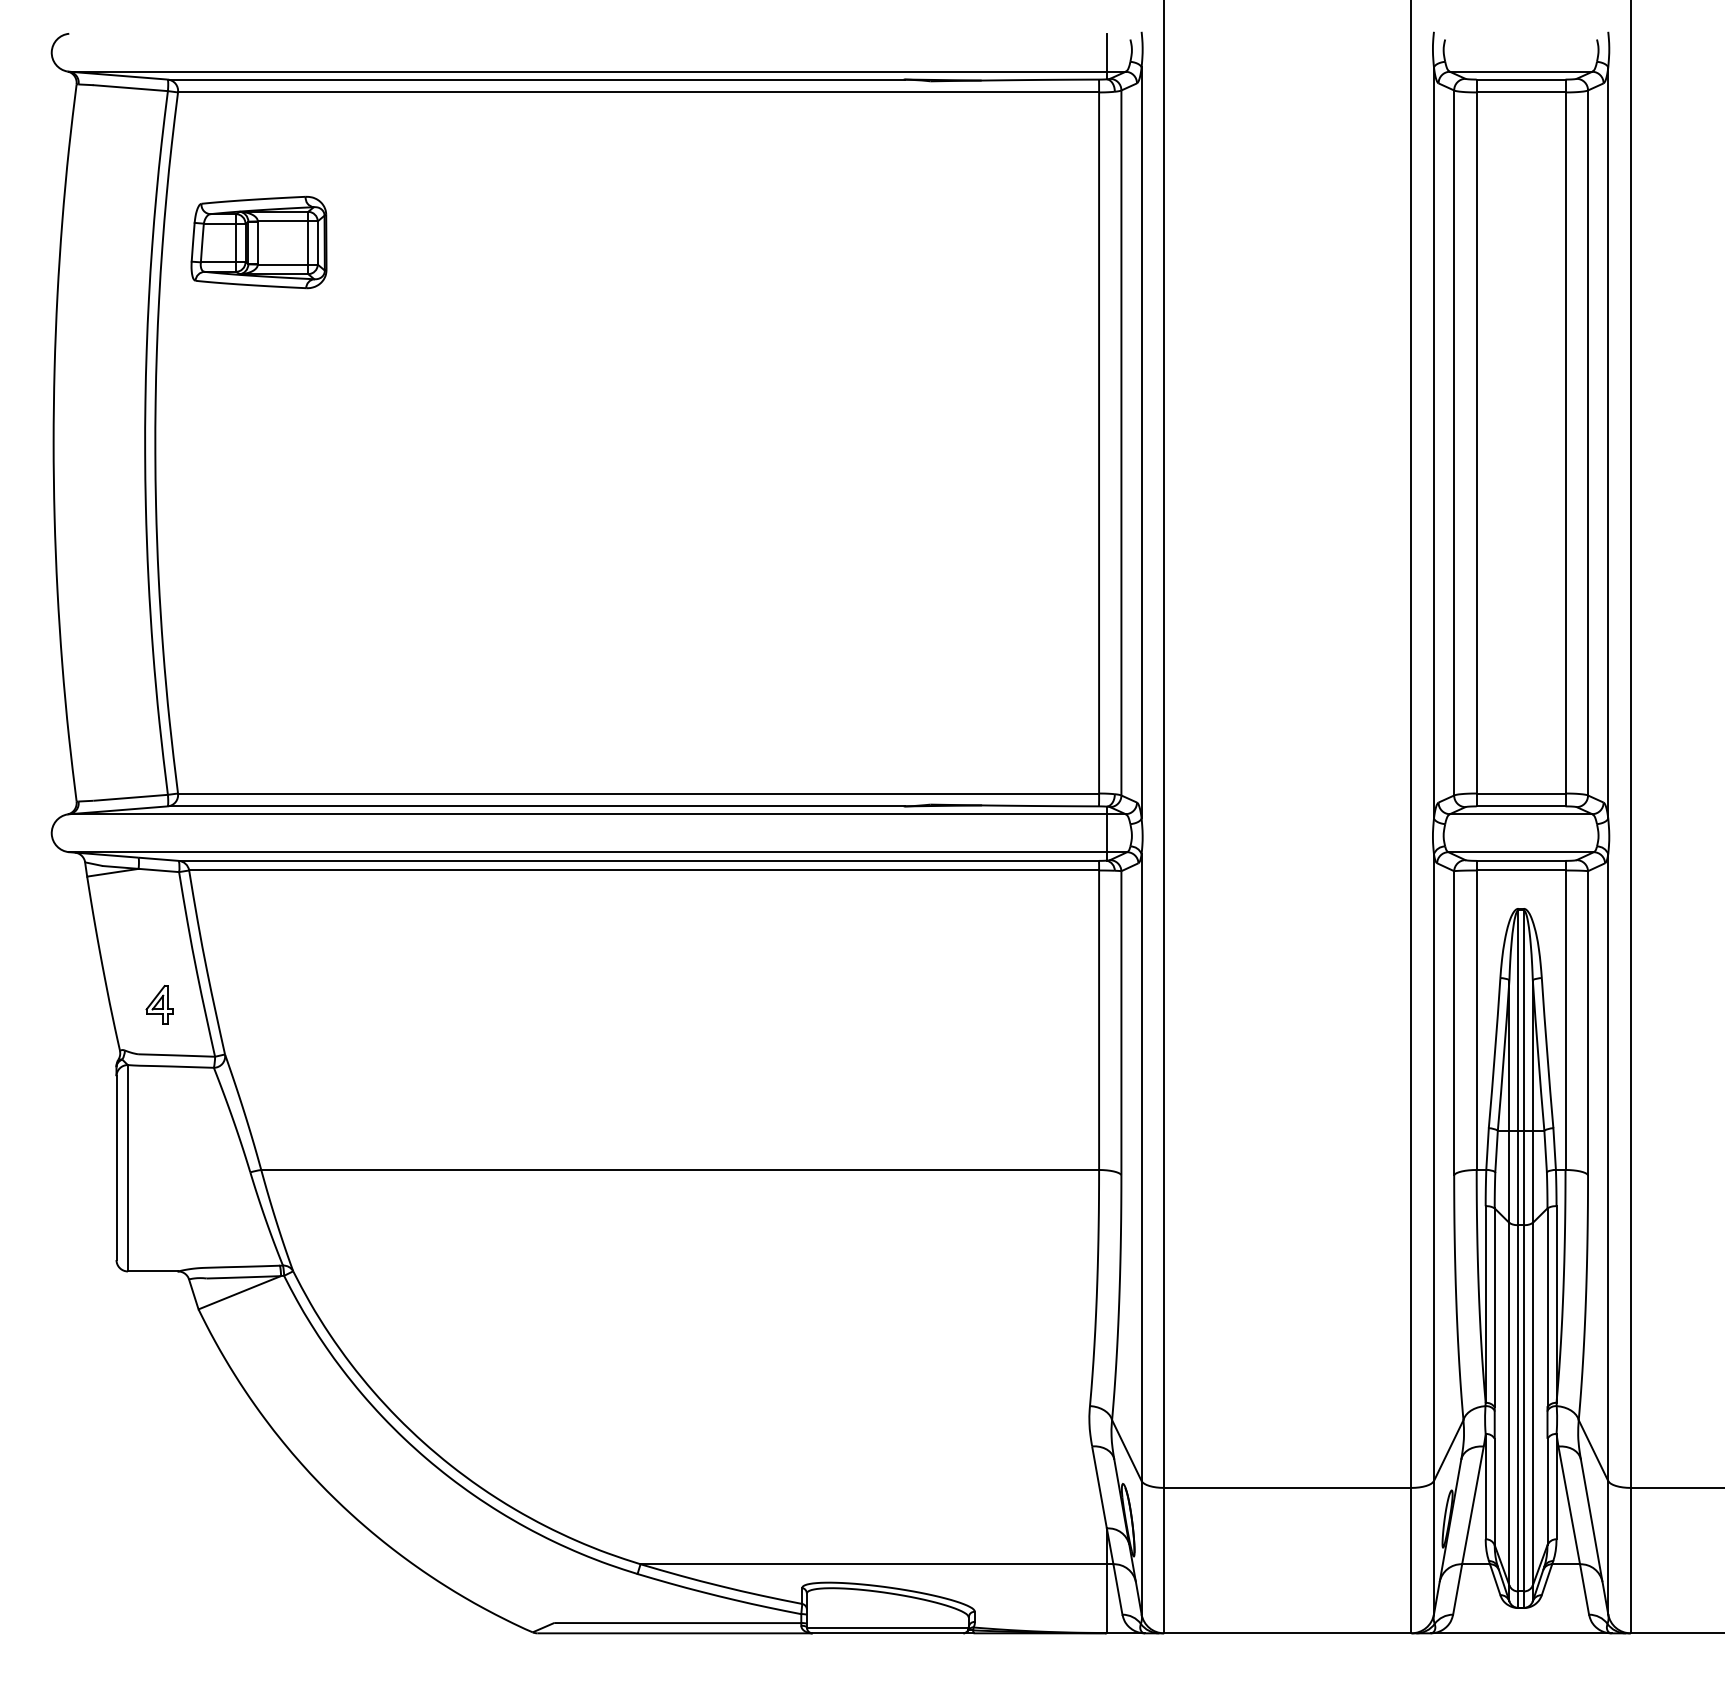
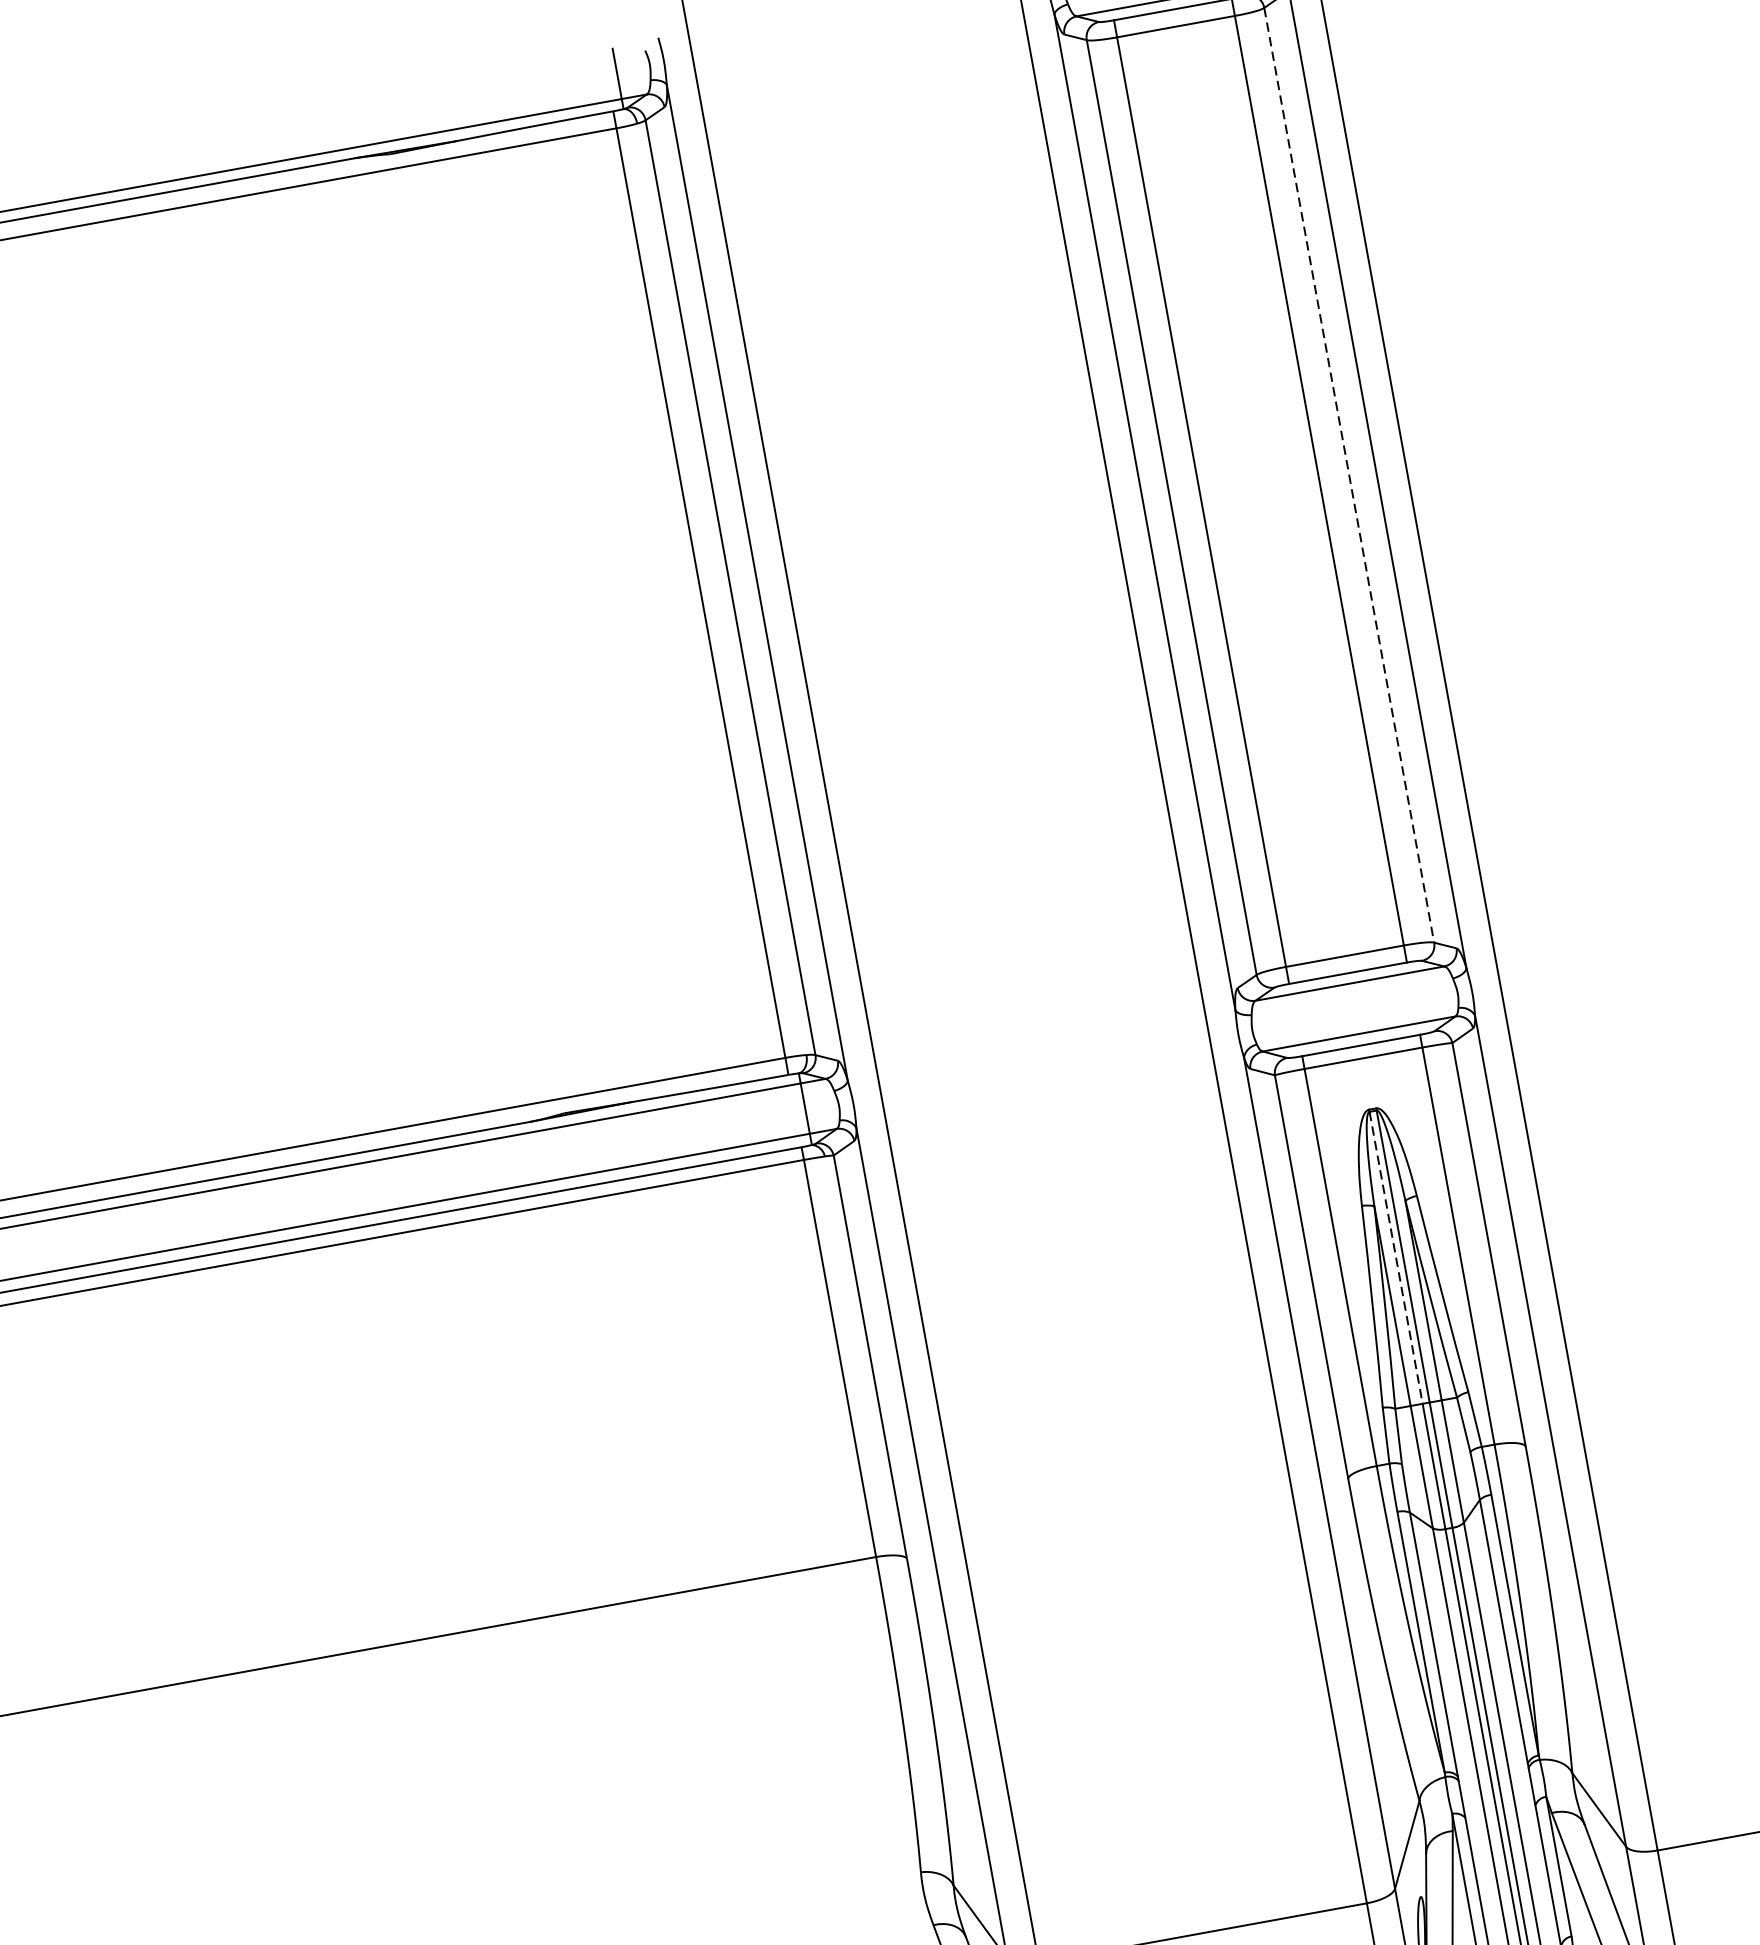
line: (1588, 442) -> (1349, 474), solid -> dashed
line: (1518, 1021) -> (1396, 1259), solid -> dashed

